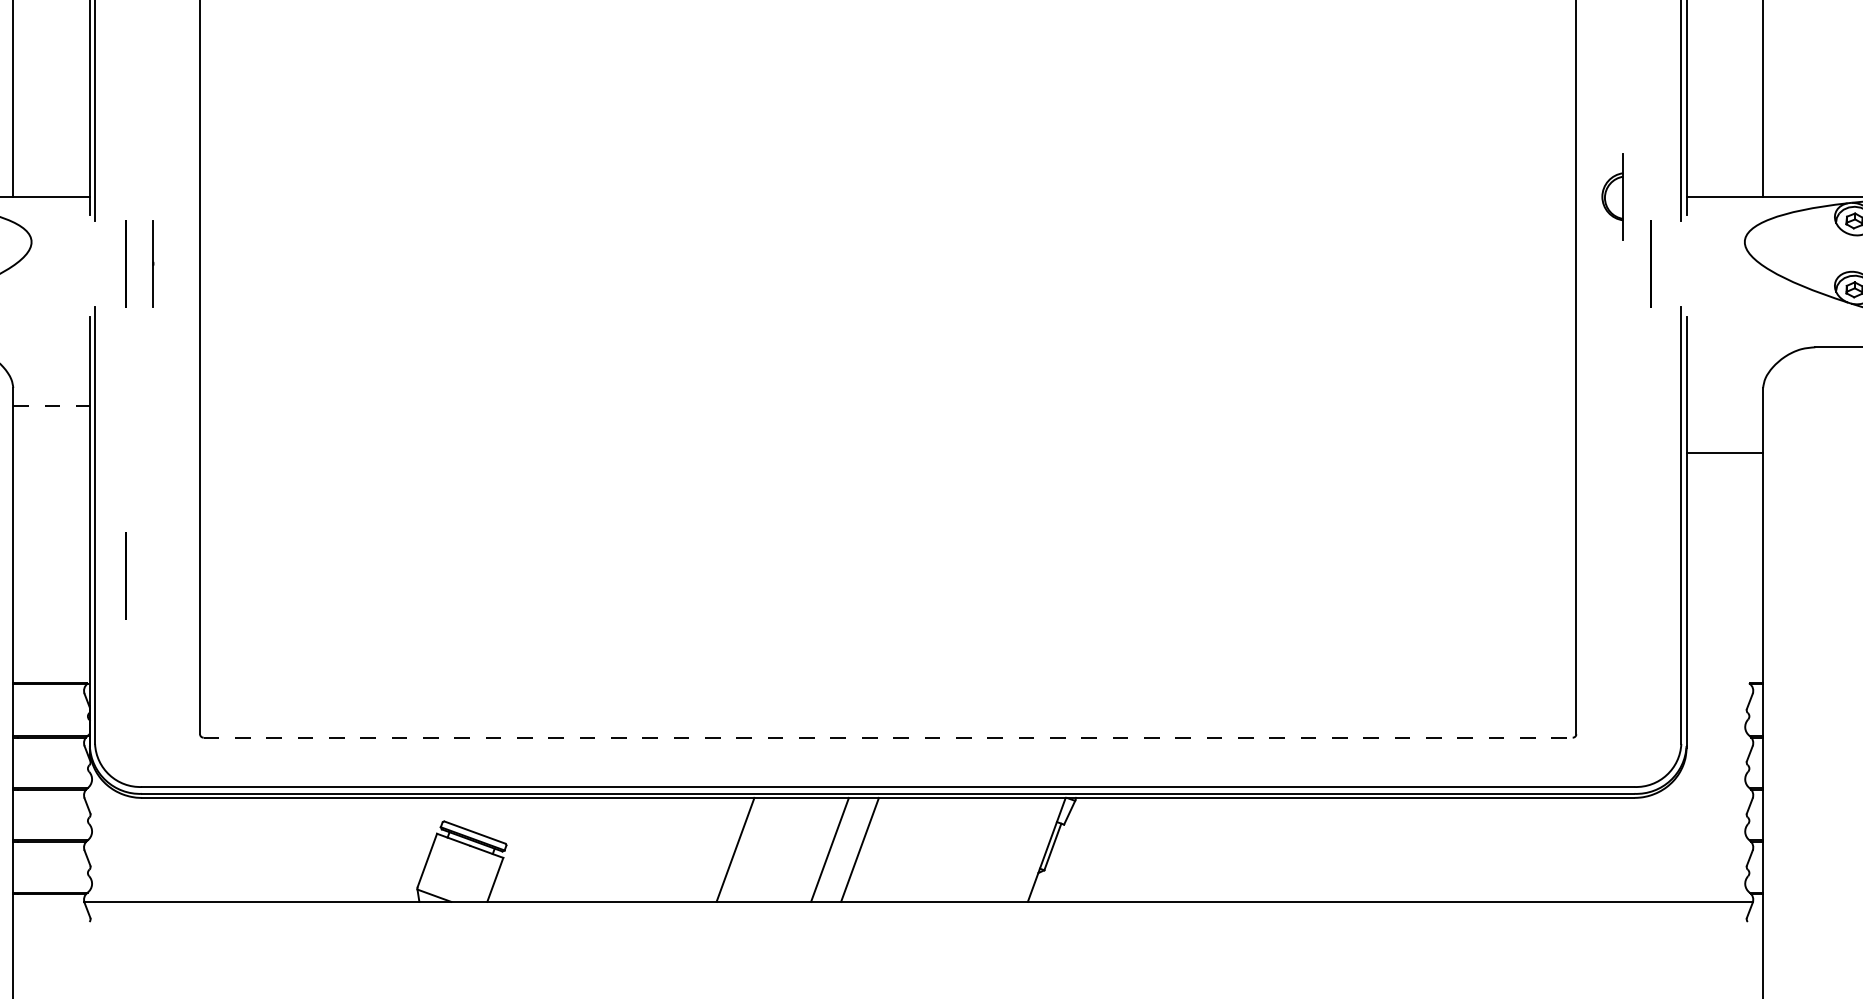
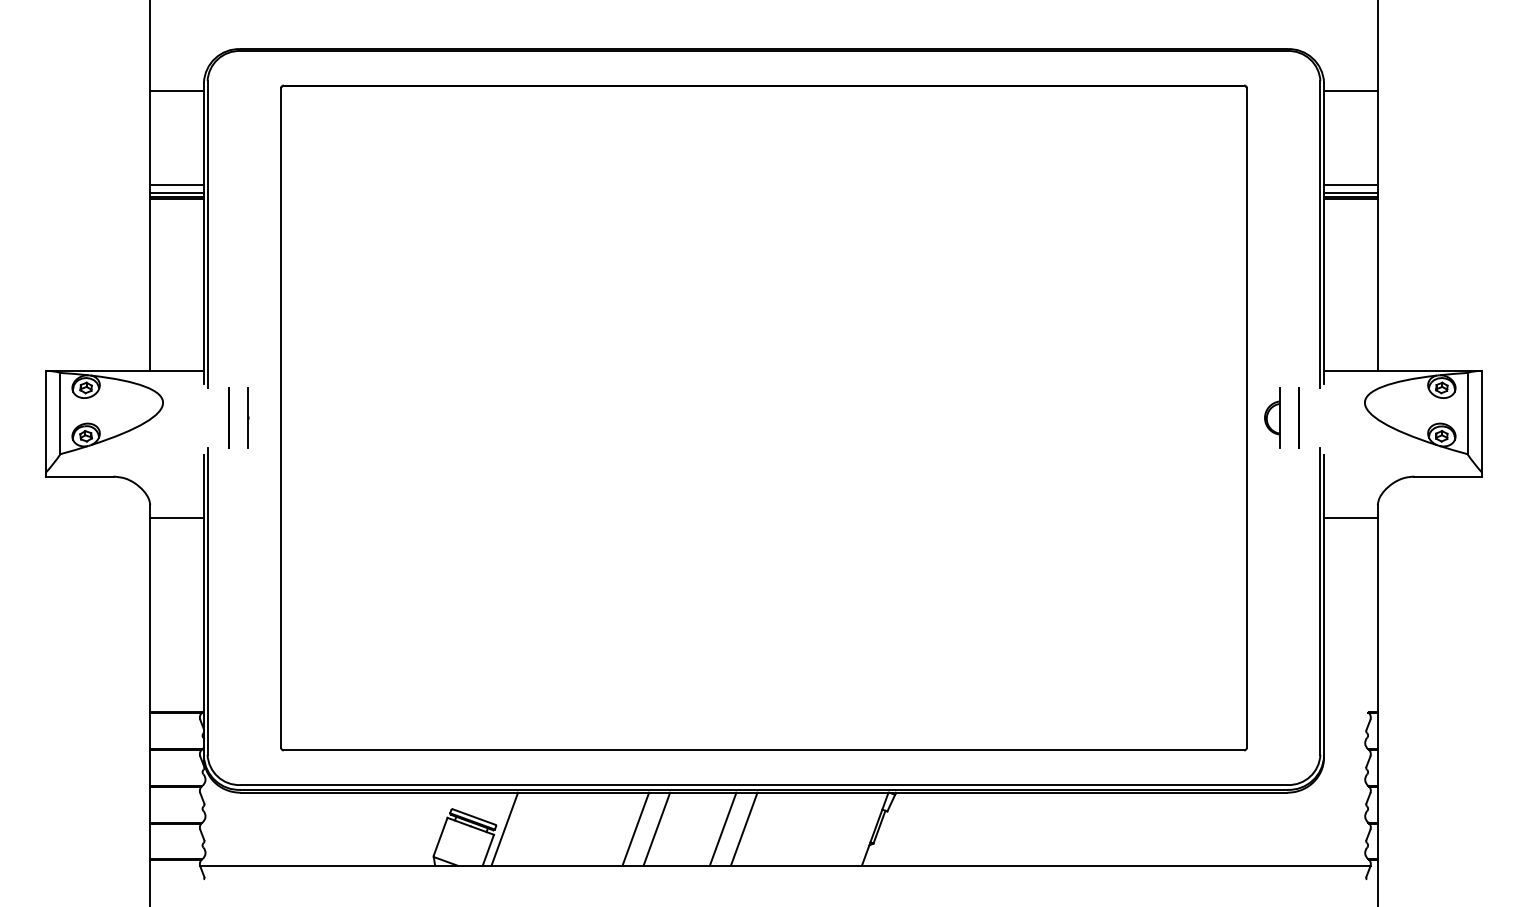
part: (1613, 196) -> (1272, 417), moved
line: (52, 405) -> (177, 517), dashed -> solid
line: (1724, 452) -> (1350, 517), moved
line: (124, 575) -> (228, 636), removed
line: (888, 737) -> (764, 750), dashed -> solid
line: (518, 848) -> (504, 828), added
line: (705, 848) -> (635, 828), added

